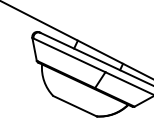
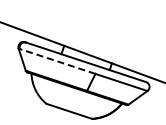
line: (69, 55) -> (57, 61), solid -> dashed

